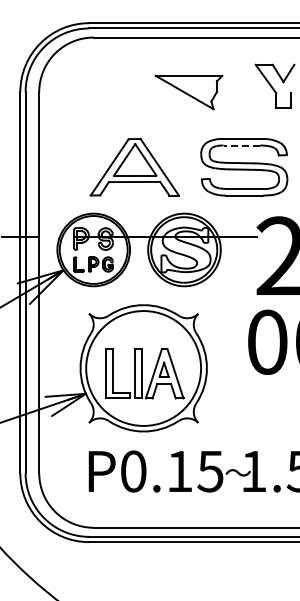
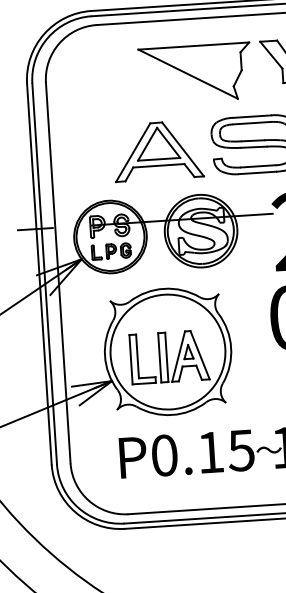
part: (188, 92) -> (194, 73), size x1.67
line: (241, 145) -> (251, 123), dashed -> solid
part: (134, 167) -> (157, 151), moved

